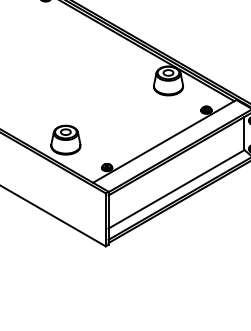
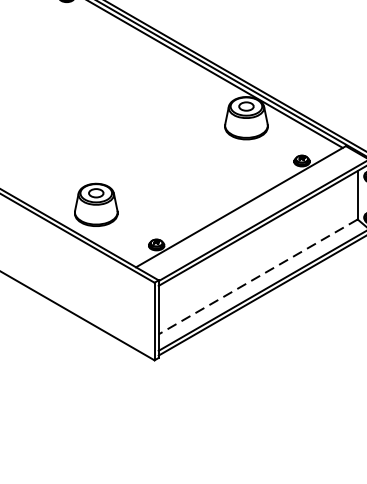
line: (176, 189) -> (258, 277), solid -> dashed

